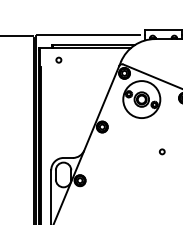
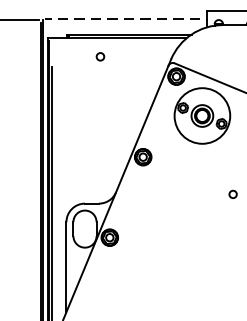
line: (88, 34) -> (122, 18), solid -> dashed
circle: (58, 59) -> (99, 55), moved

